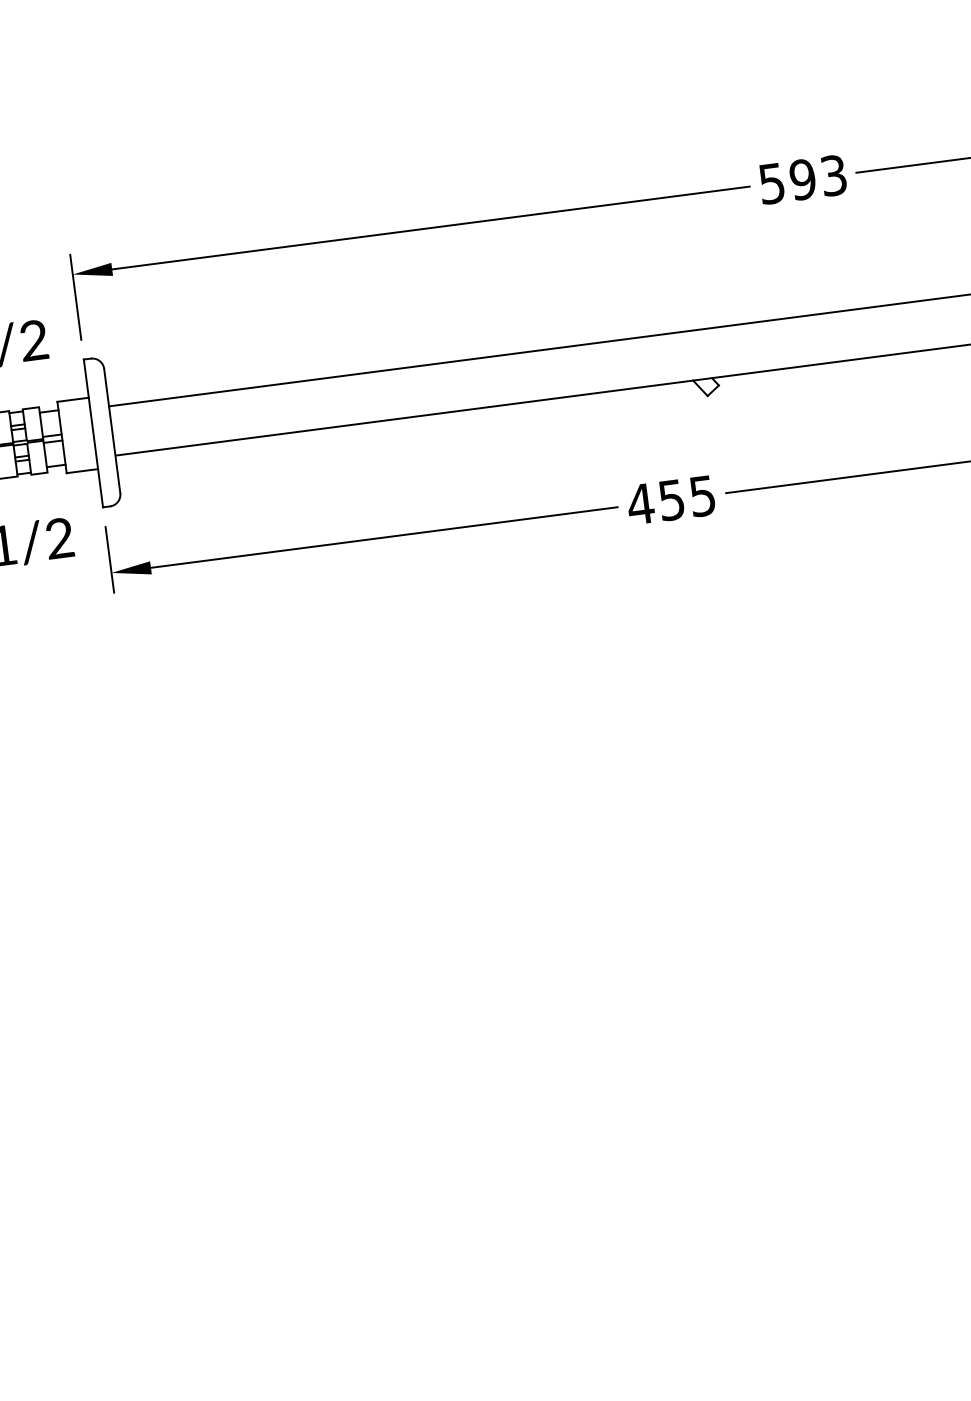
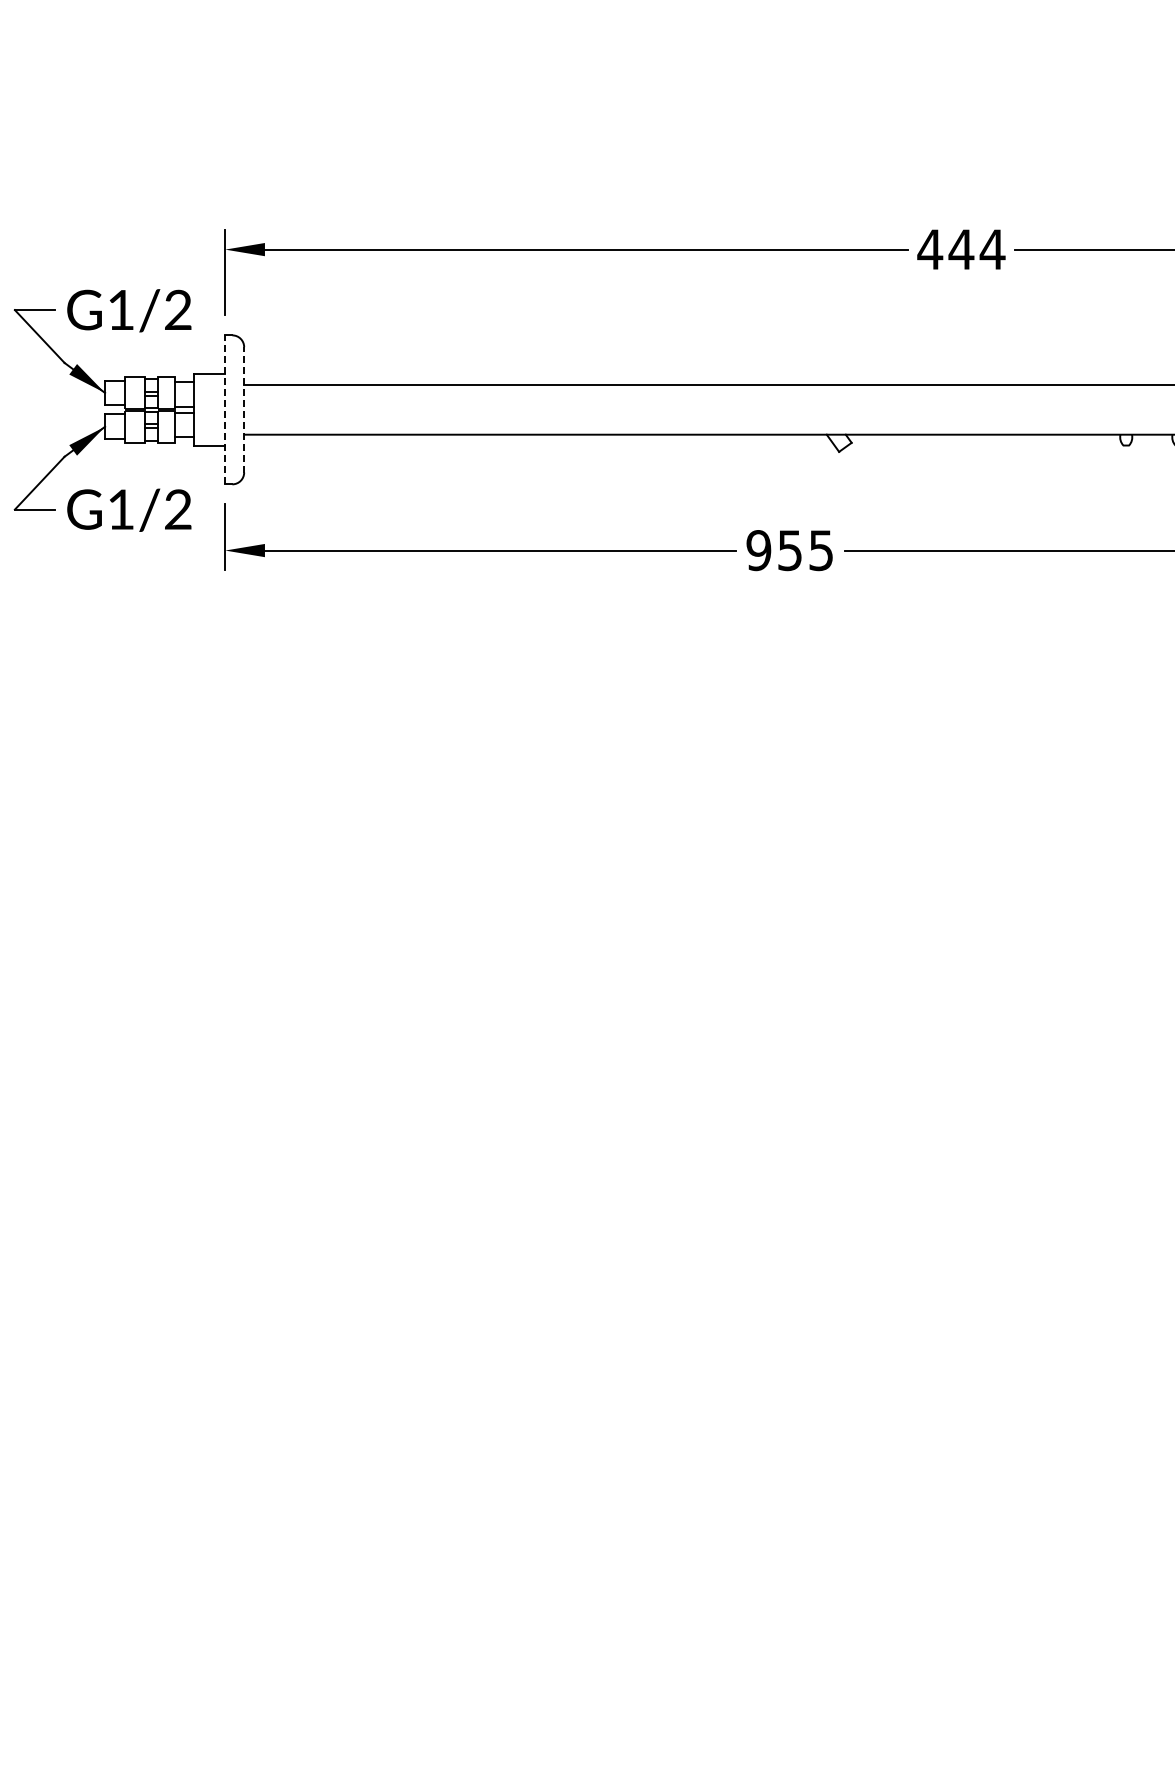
text: (802, 179) -> (961, 249), 593 -> 444
line: (112, 430) -> (244, 409), solid -> dashed
line: (93, 433) -> (225, 409), solid -> dashed
text: (640, 504) -> (758, 550), 455 -> 955

